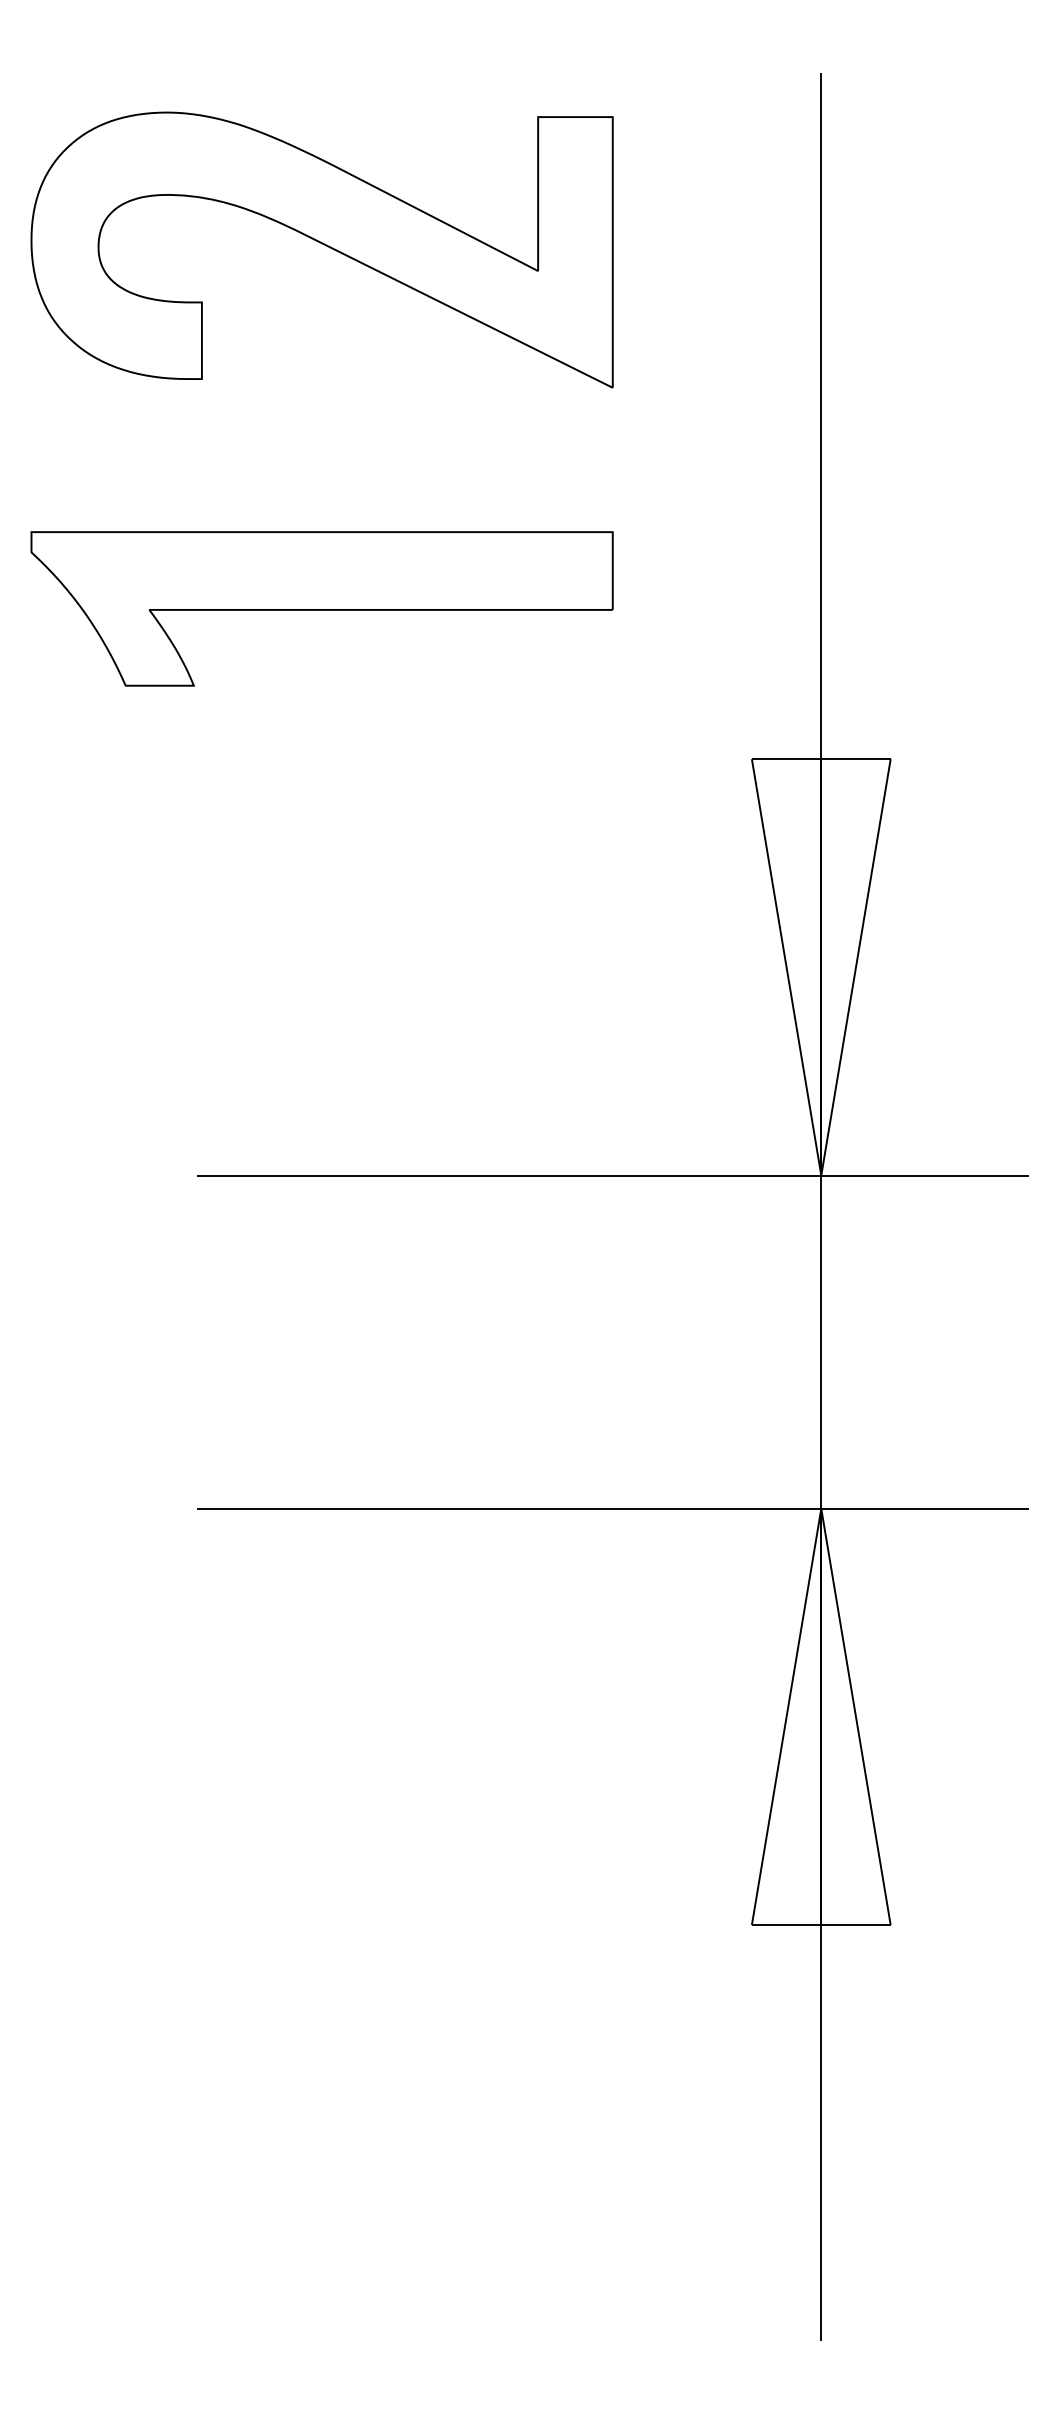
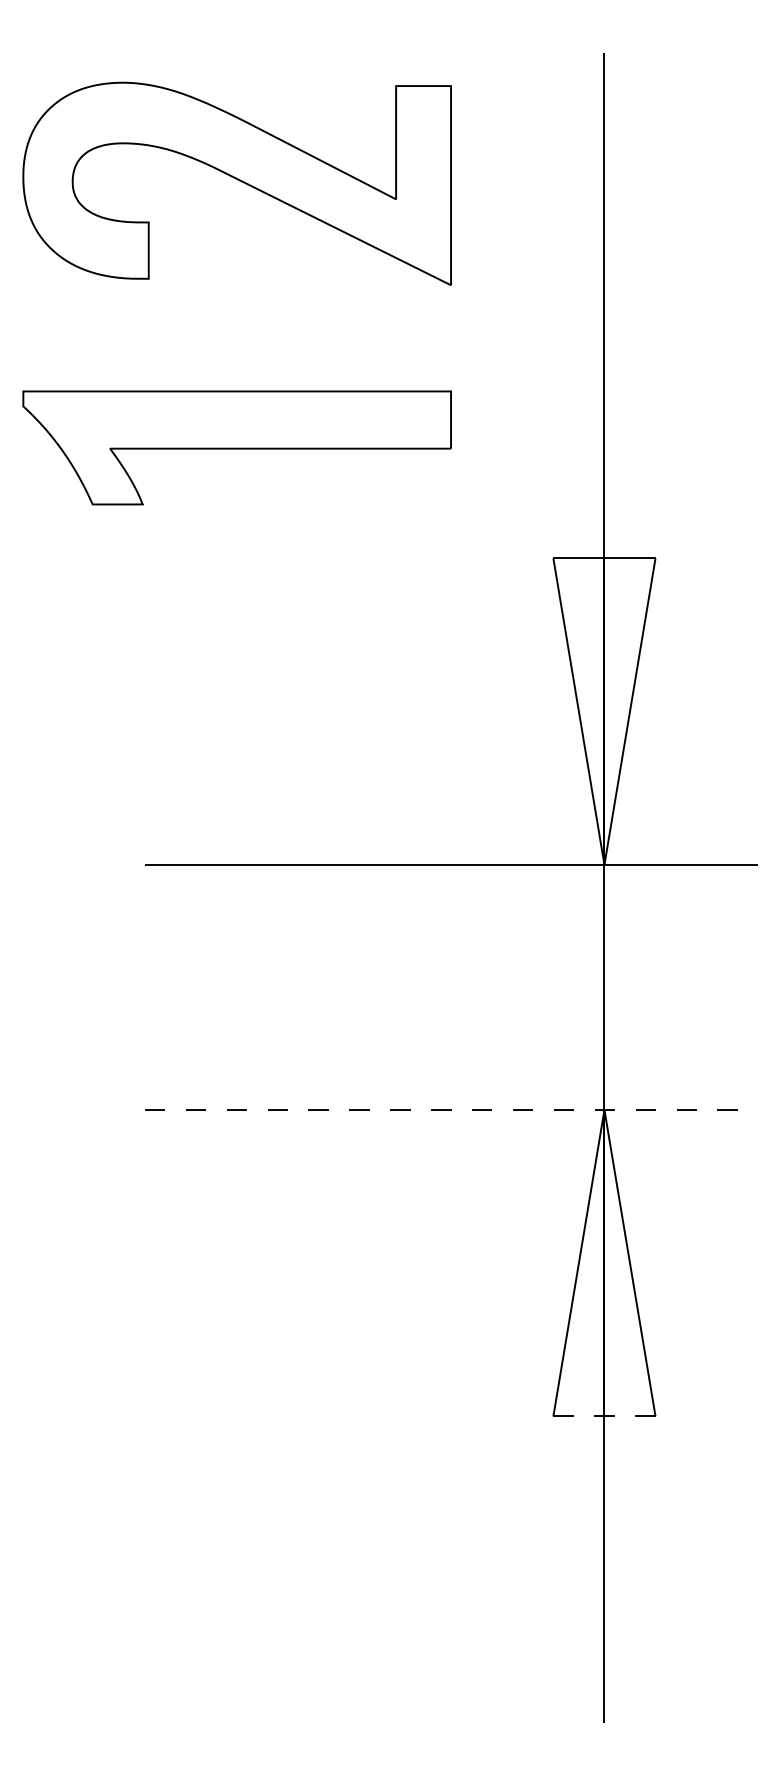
line: (613, 1508) -> (451, 1109), solid -> dashed
line: (821, 1925) -> (604, 1416), solid -> dashed

